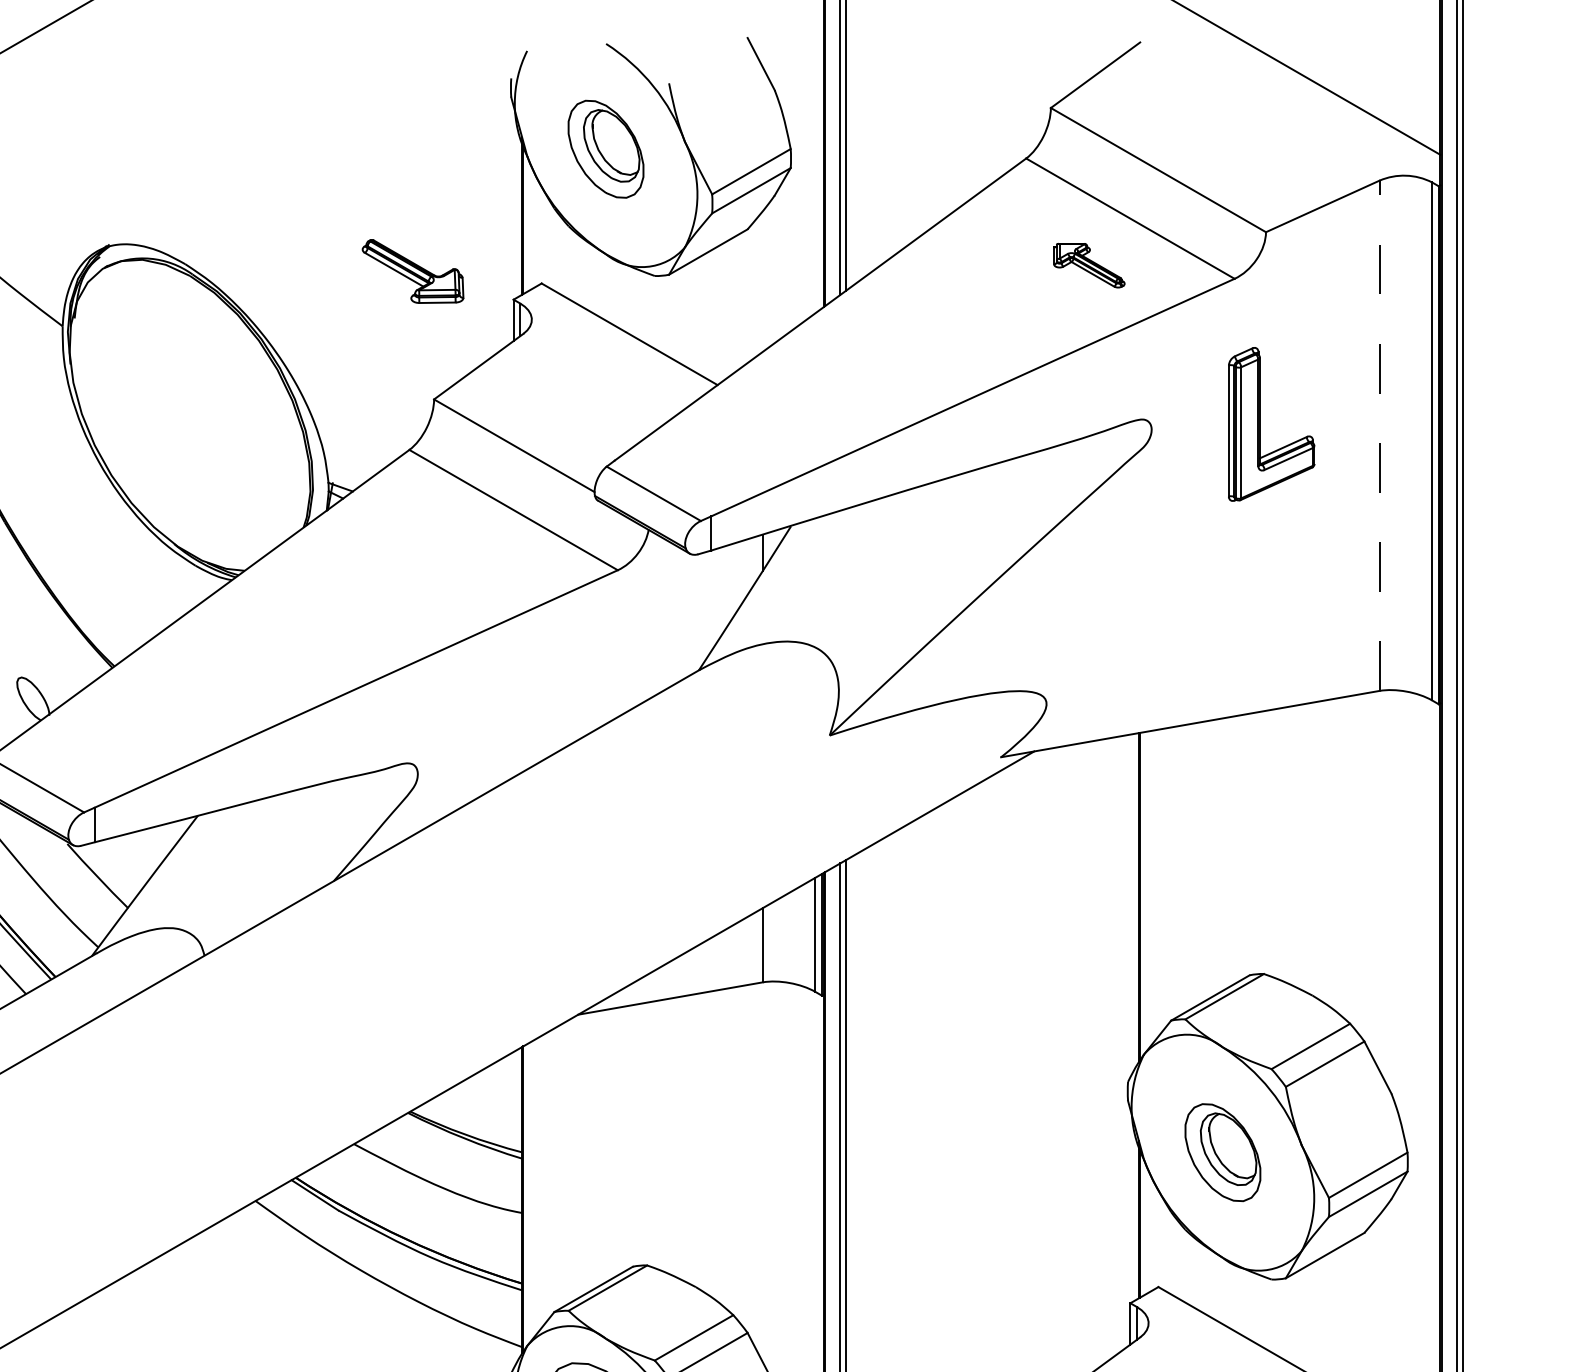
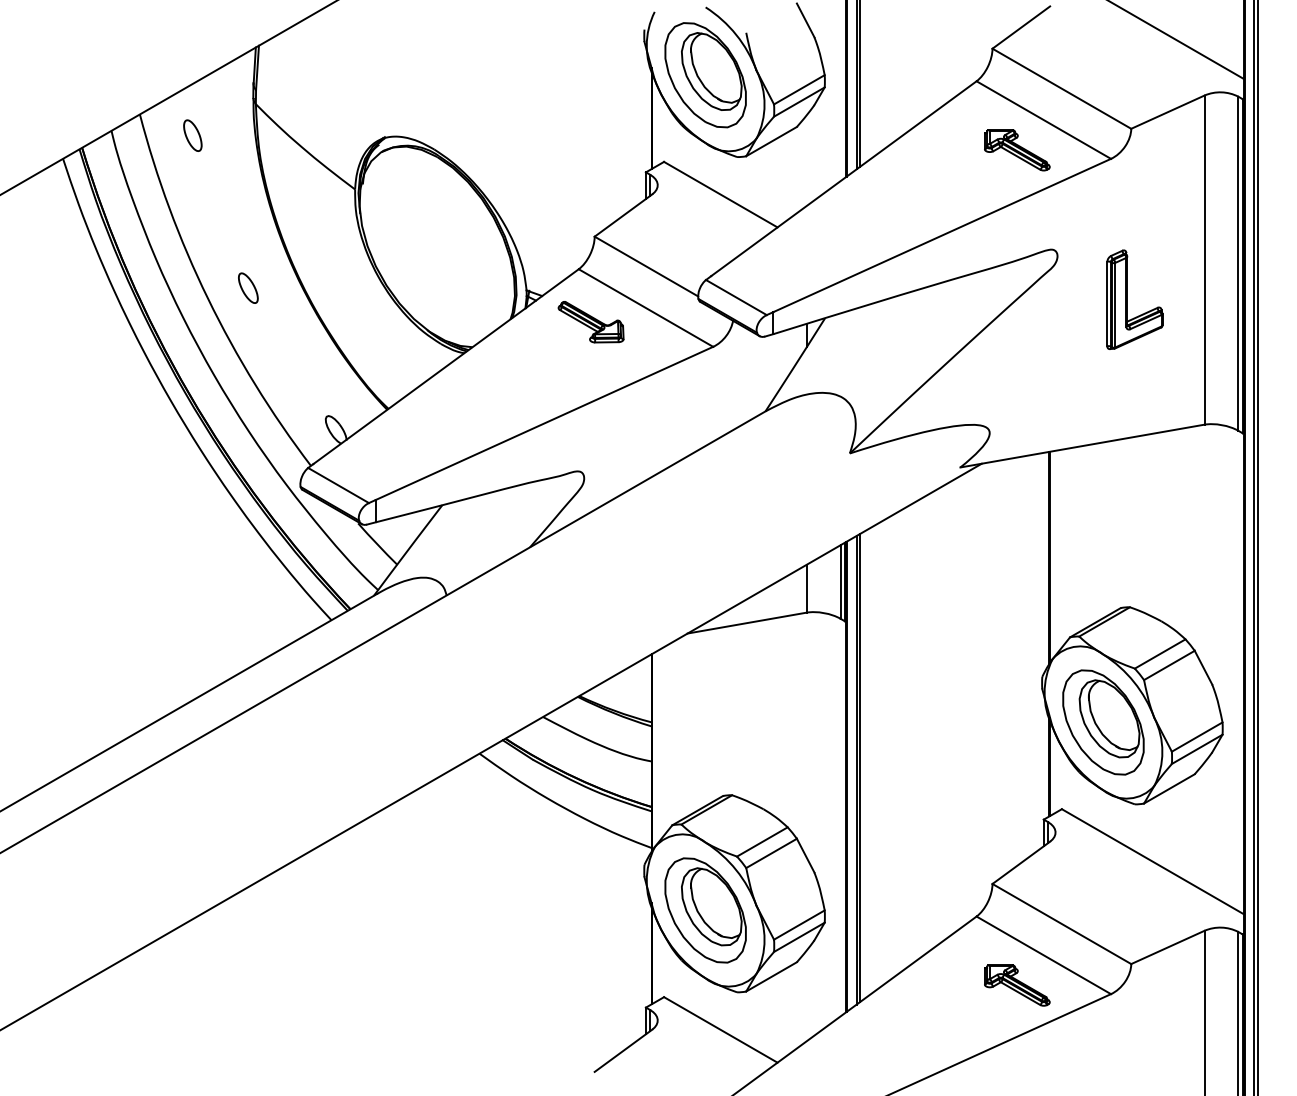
part: (605, 149) -> (705, 75), size x1.67
part: (1089, 265) -> (1017, 150), size x1.43
part: (412, 272) -> (590, 322), moved
part: (1260, 423) -> (1127, 299), moved
line: (1379, 436) -> (1204, 260), dashed -> solid
part: (1222, 1152) -> (1103, 722), size x1.67

